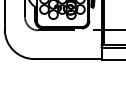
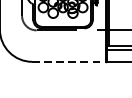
line: (68, 59) -> (69, 62), solid -> dashed

